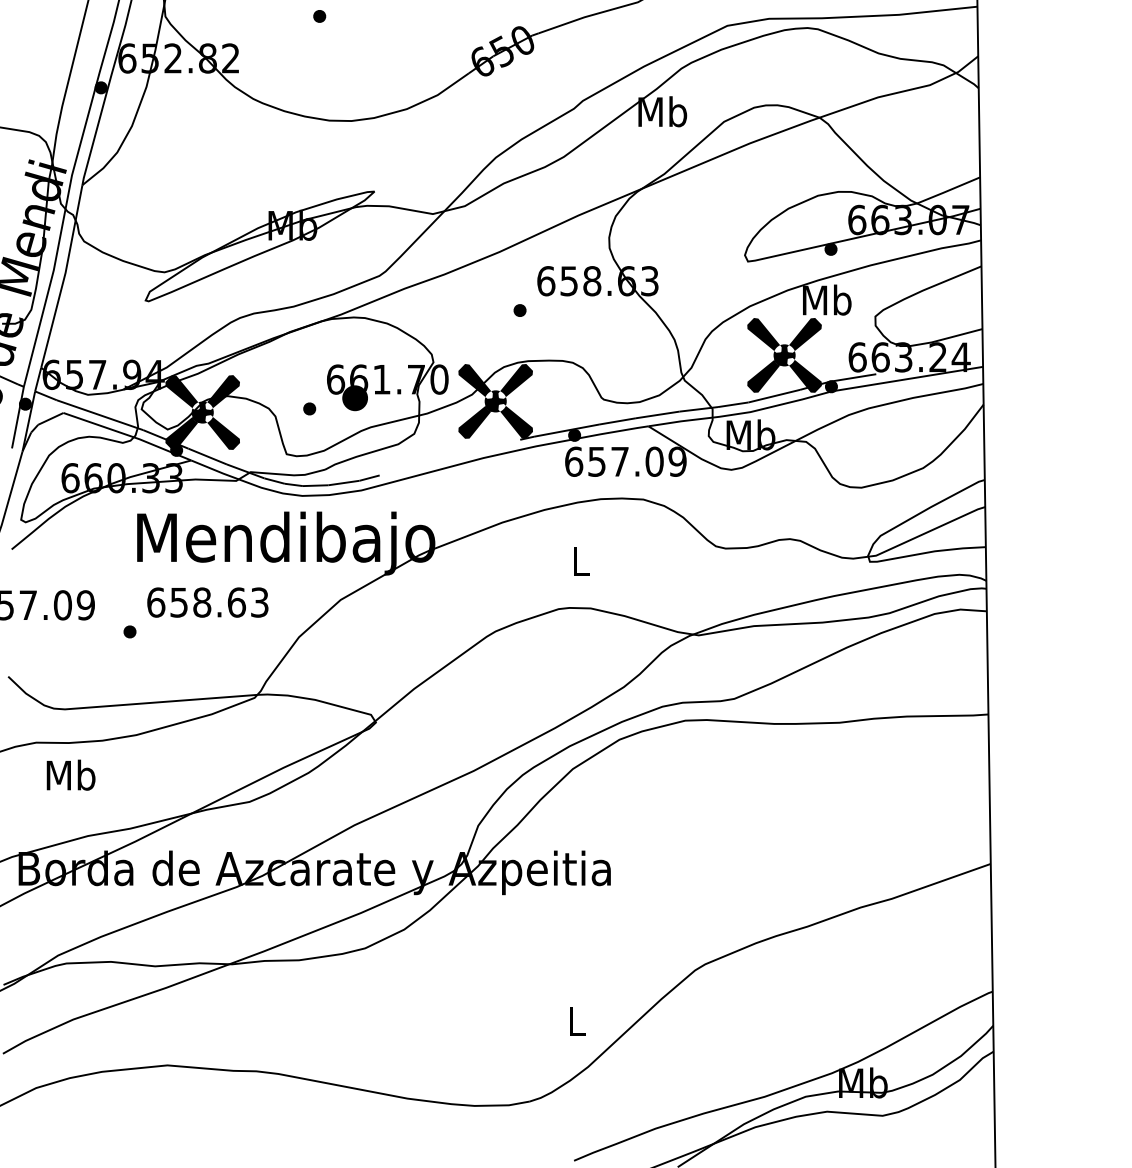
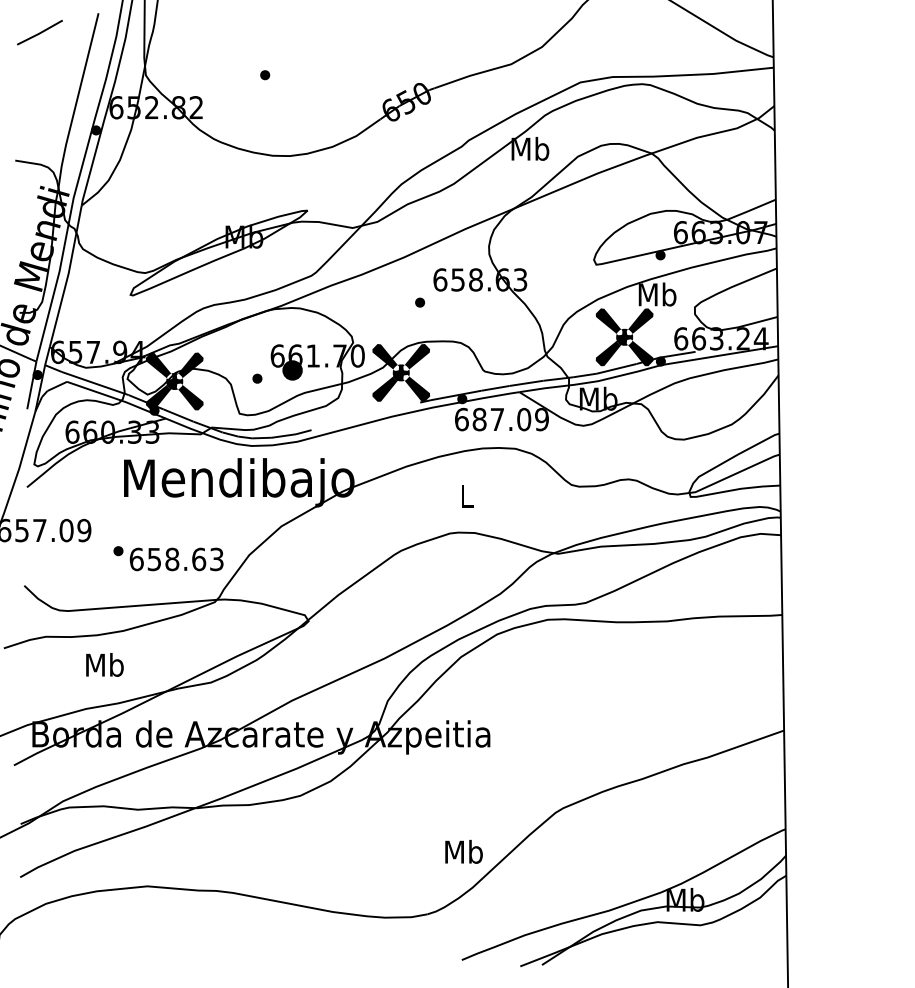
text: (596, 461) -> (479, 419), 657.09 -> 687.09
text: (207, 602) -> (176, 559), moved
text: (70, 774) -> (104, 664), moved
text: (576, 1020) -> (463, 851), L -> Mb

